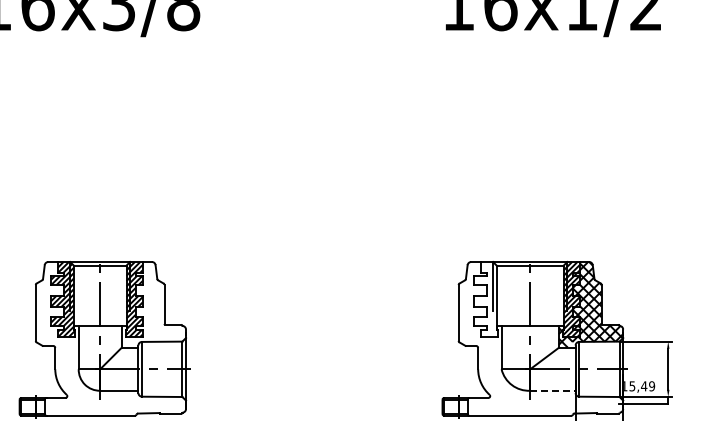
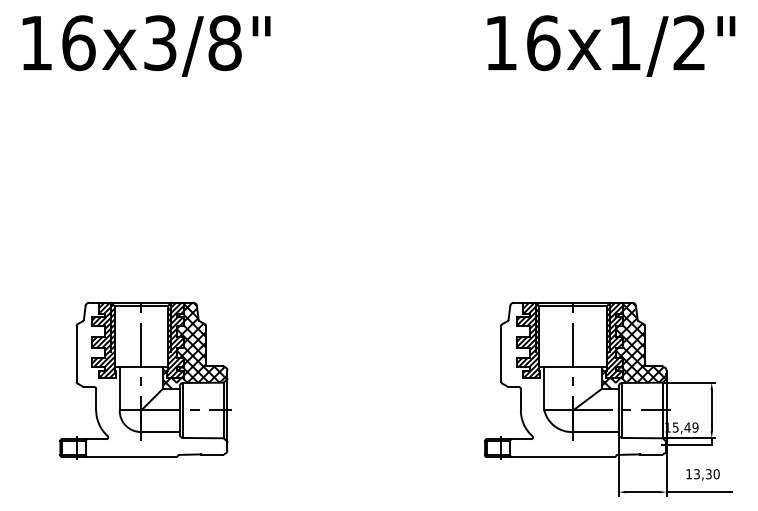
hatch: (485, 299) -> (528, 340), added
hatch: (153, 304) -> (194, 345), added
line: (552, 391) -> (595, 432), dashed -> solid

